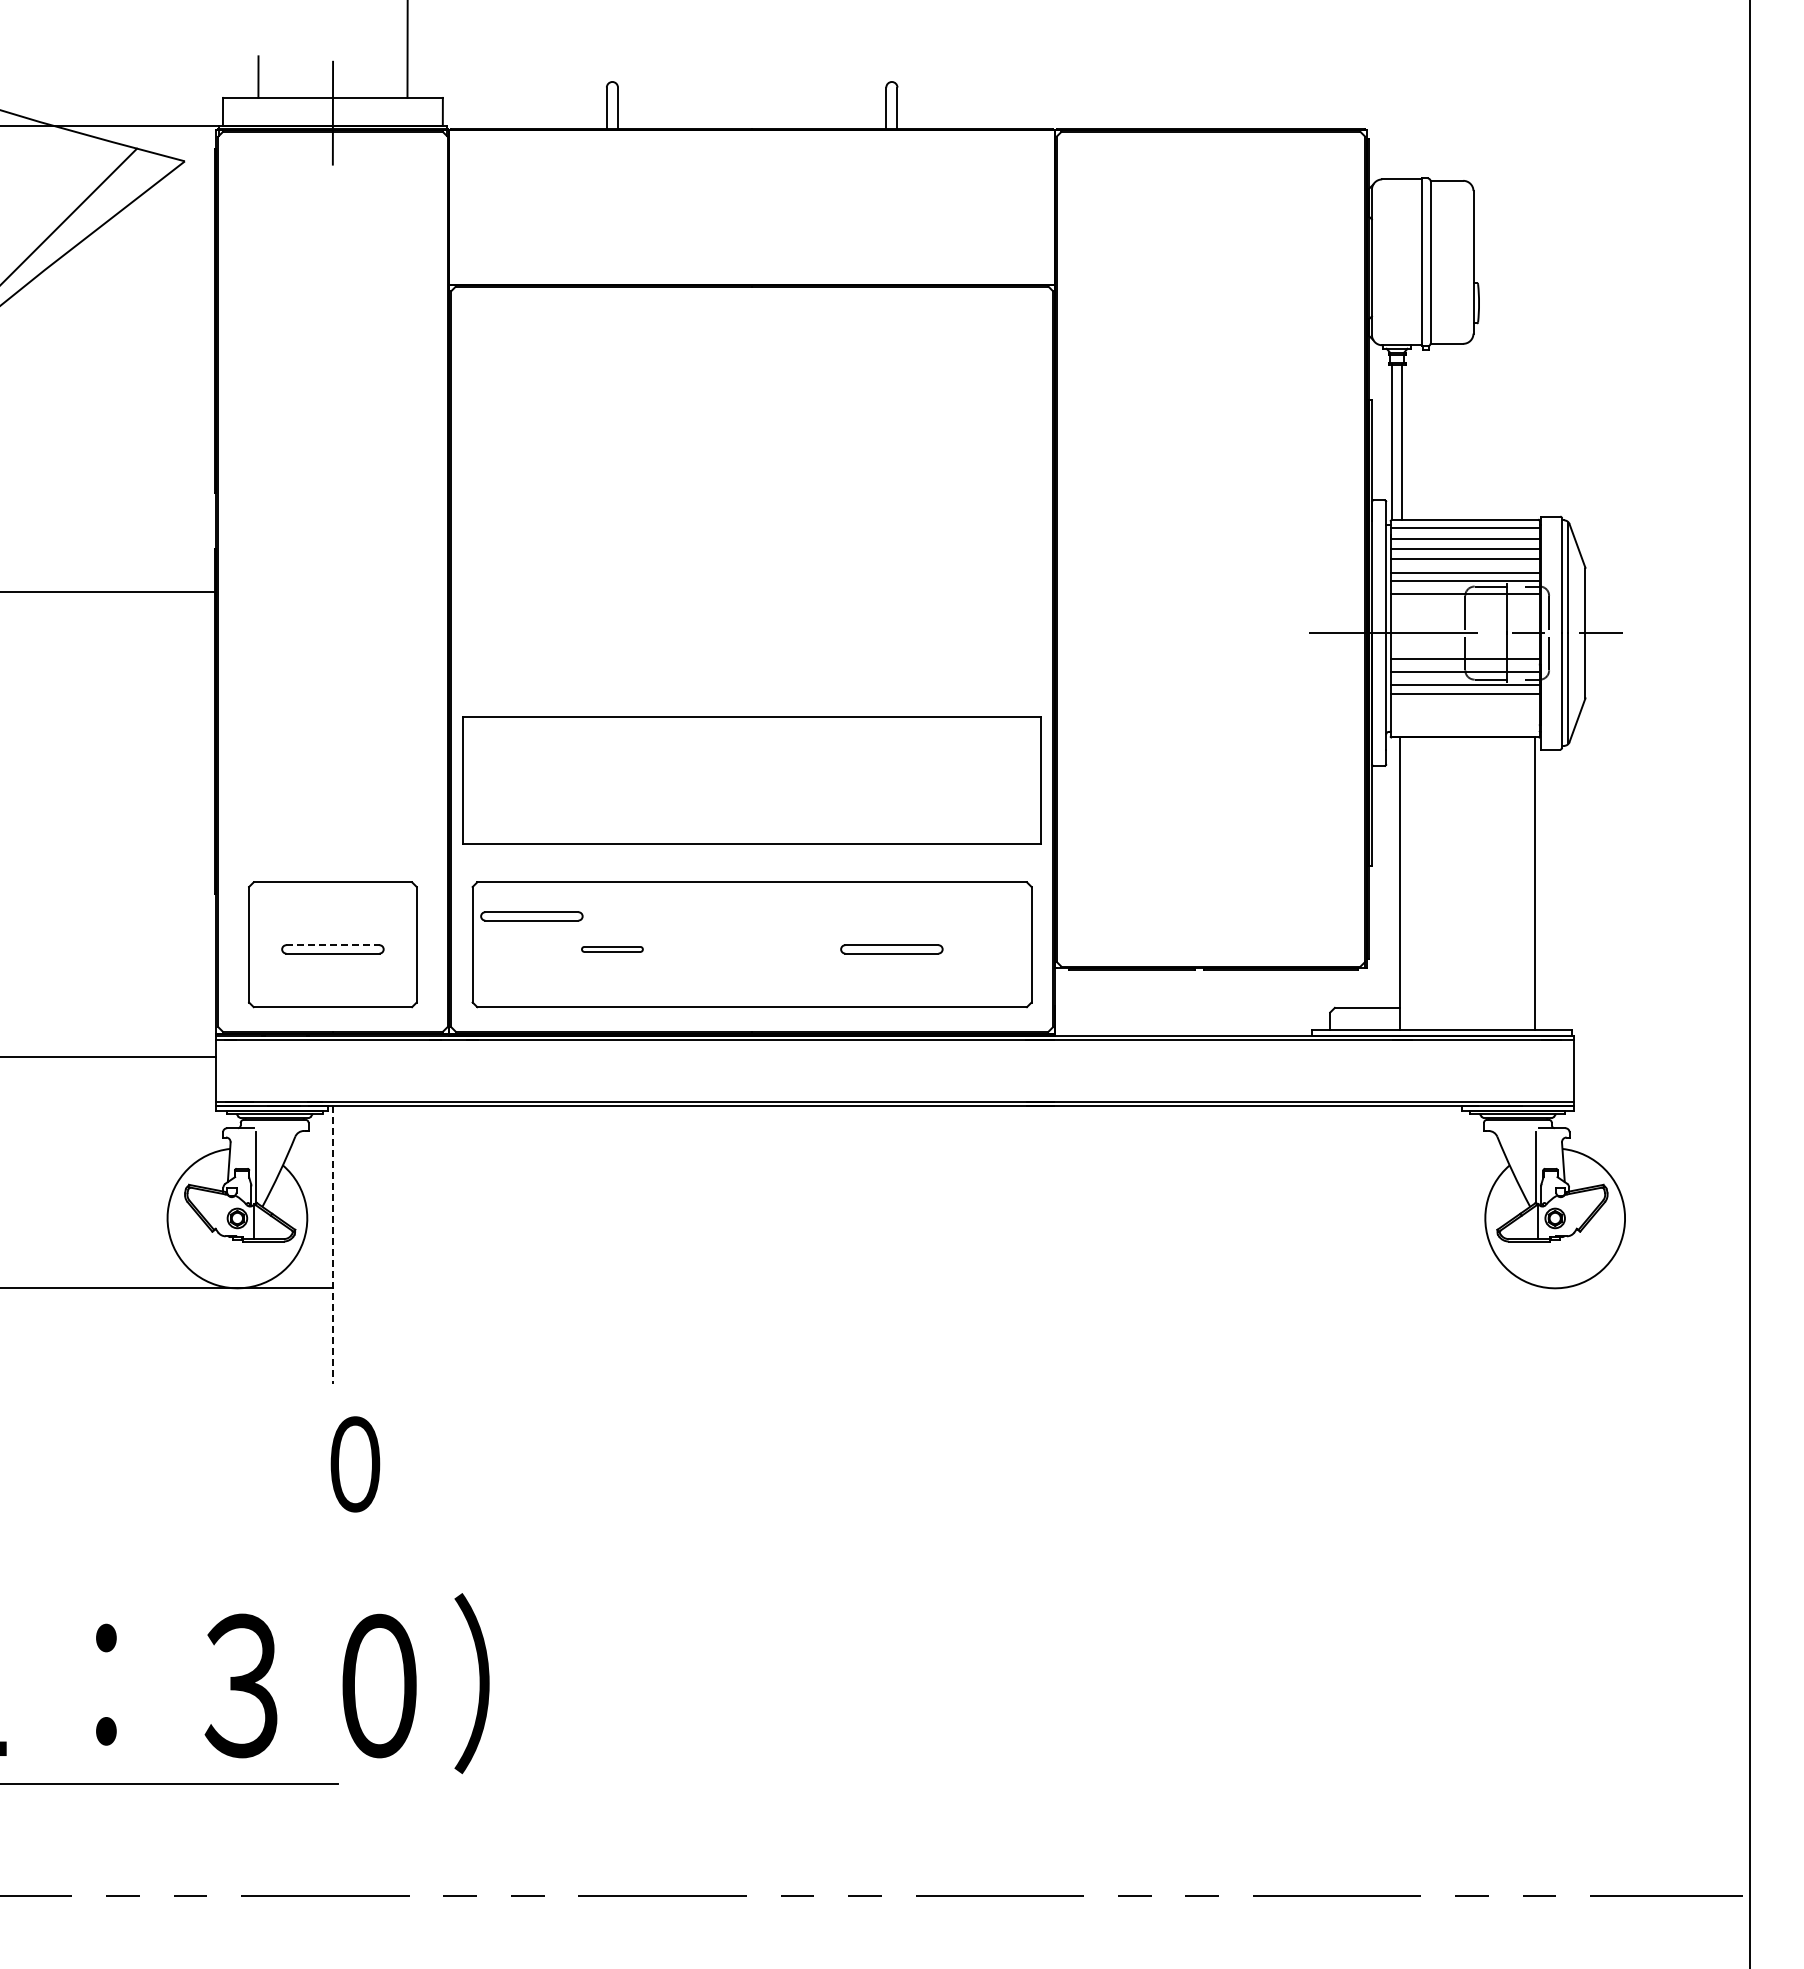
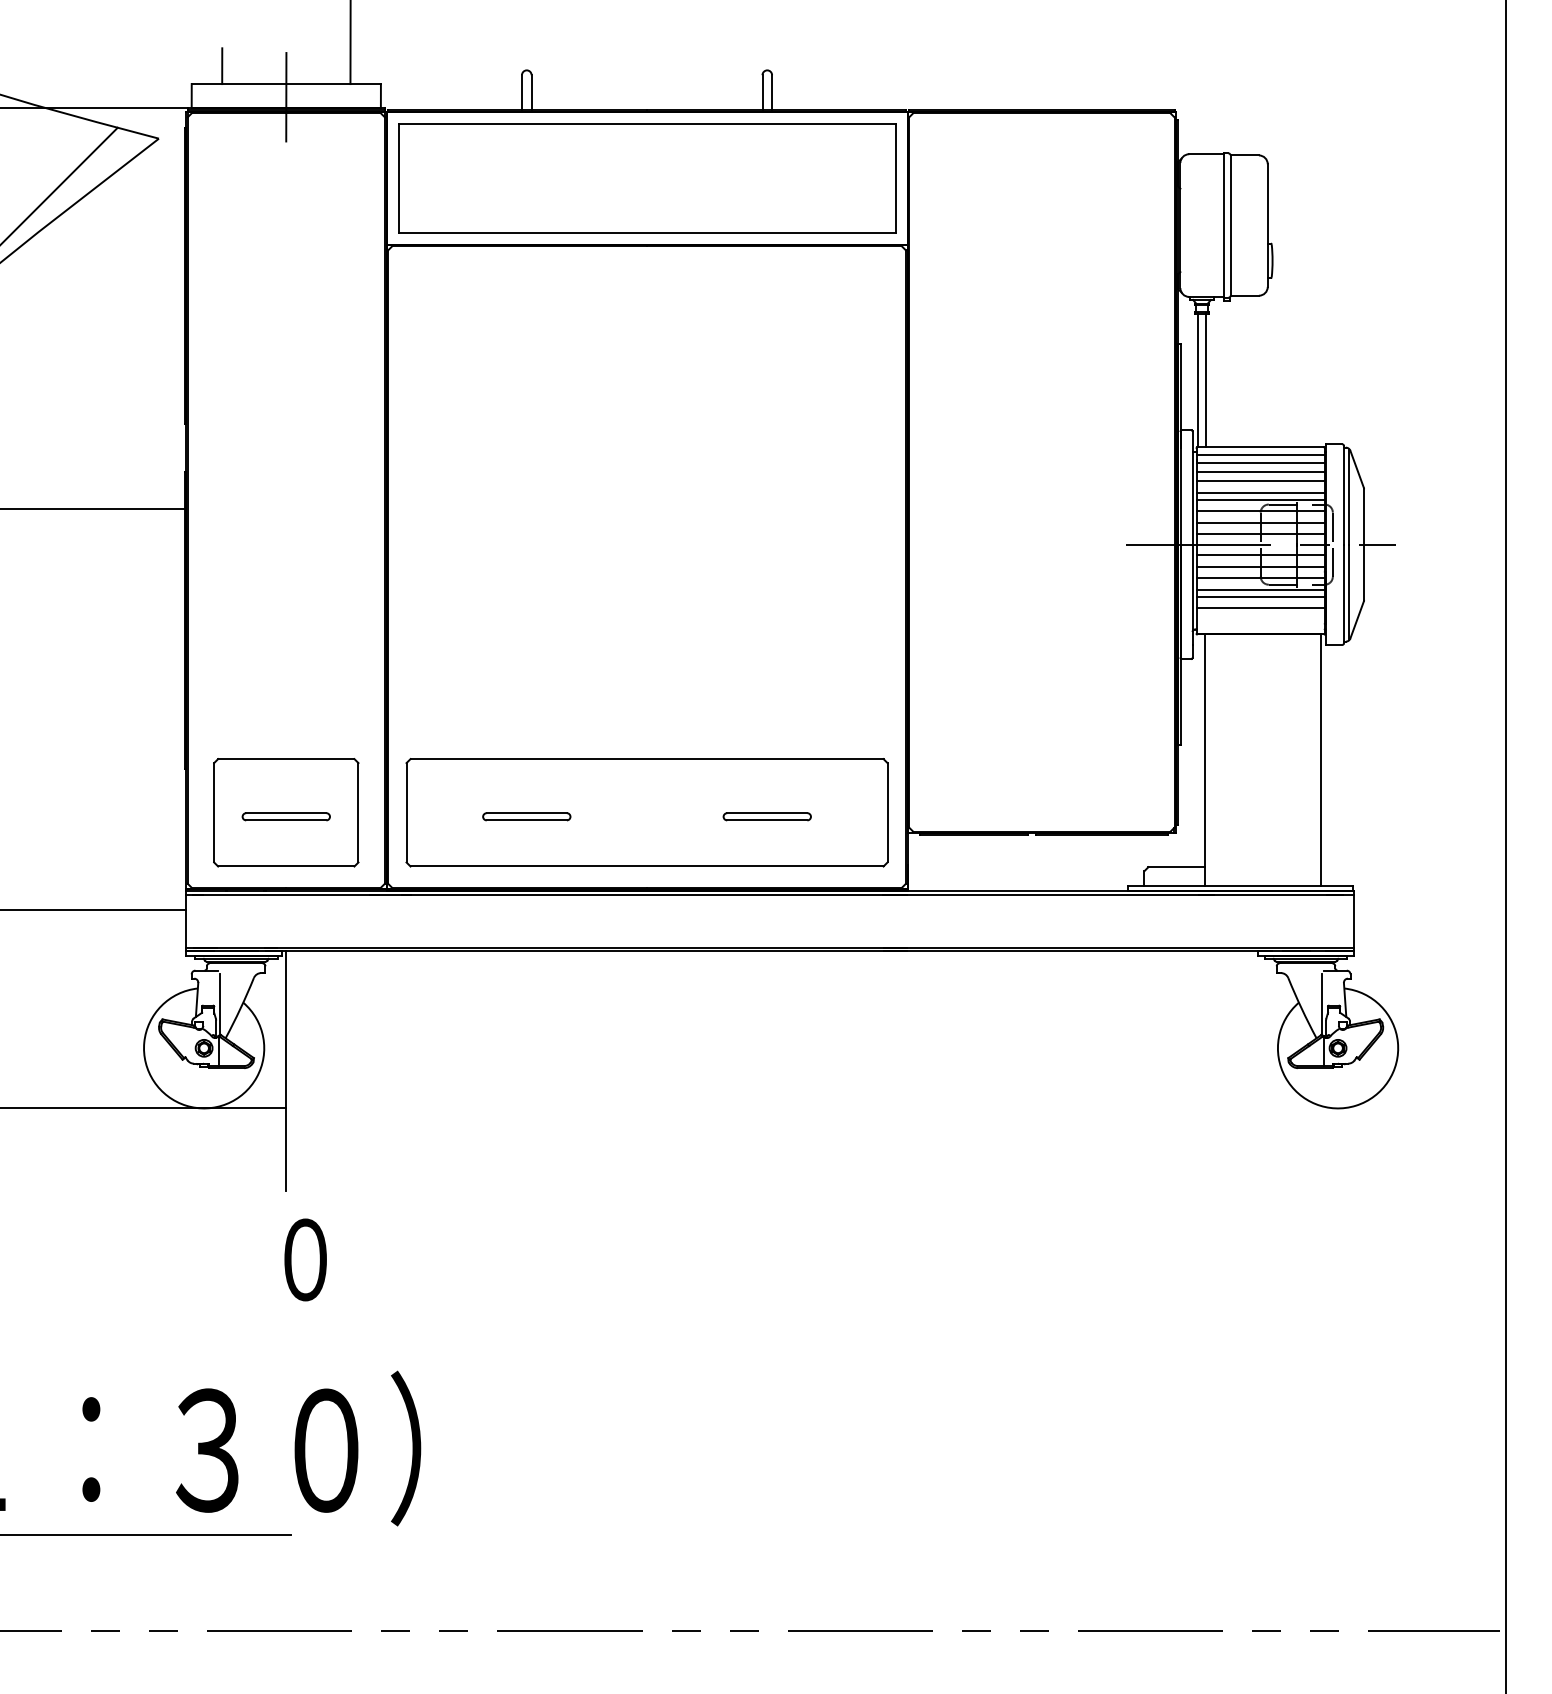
line: (1464, 607) -> (1260, 522), added
line: (1464, 621) -> (1260, 534), added
line: (1464, 644) -> (1260, 554), added
line: (1464, 706) -> (1260, 607), added
part: (751, 780) -> (646, 178), moved
part: (531, 916) -> (457, 788), removed
line: (332, 945) -> (285, 813), dashed -> solid
part: (612, 949) -> (526, 816), size x1.67
line: (332, 1245) -> (285, 1071), dashed -> solid

